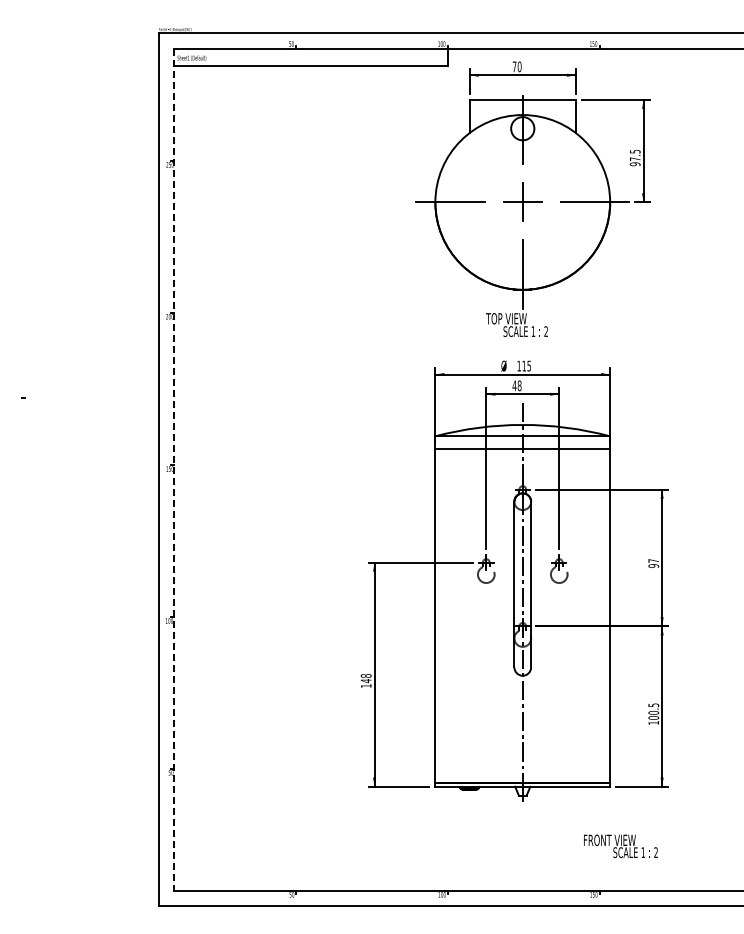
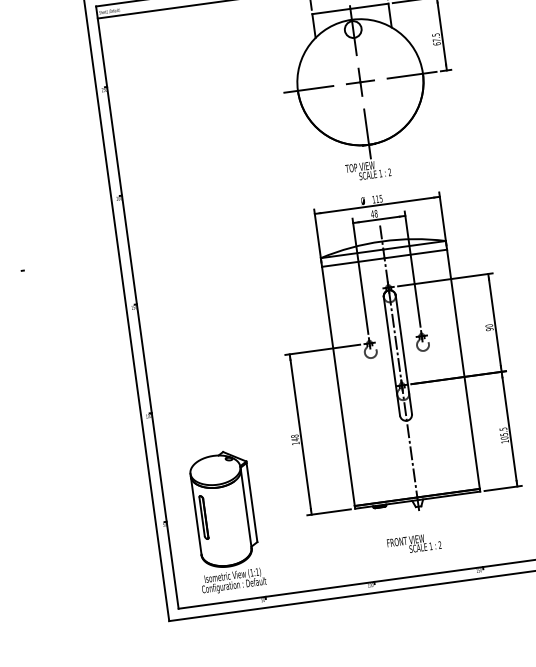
text: (634, 164) -> (436, 44), 97.5 -> 67.5
line: (174, 470) -> (137, 308), dashed -> solid
text: (653, 560) -> (489, 325), 97 -> 90
text: (653, 712) -> (503, 434), 100.5 -> 105.5
part: (254, 780) -> (225, 522), added
text: (620, 845) -> (413, 543), moved

